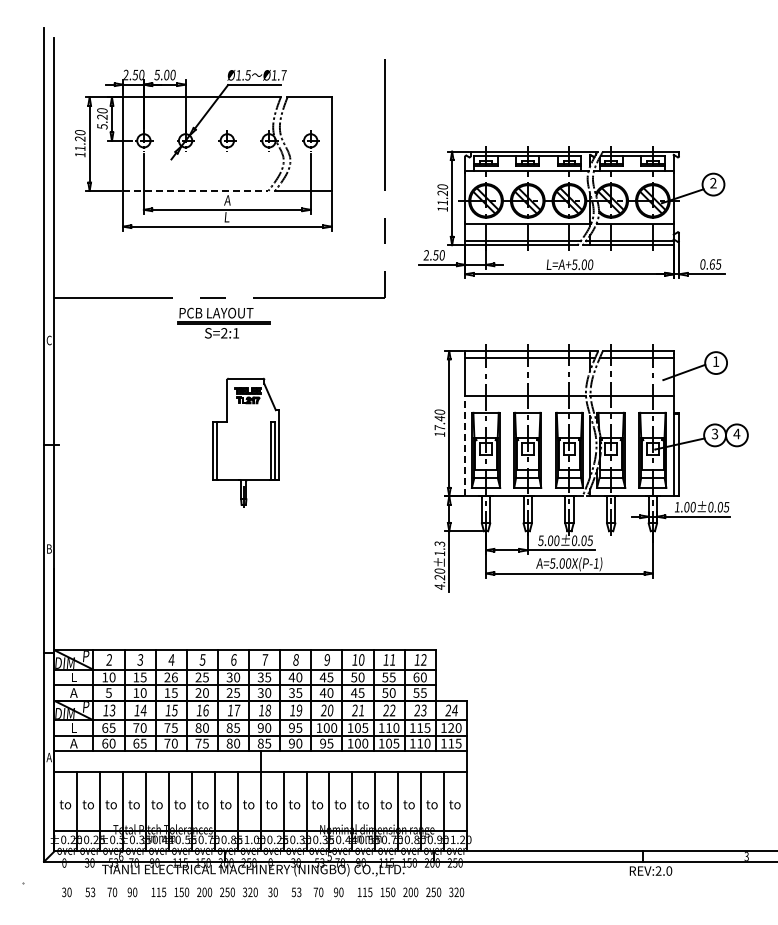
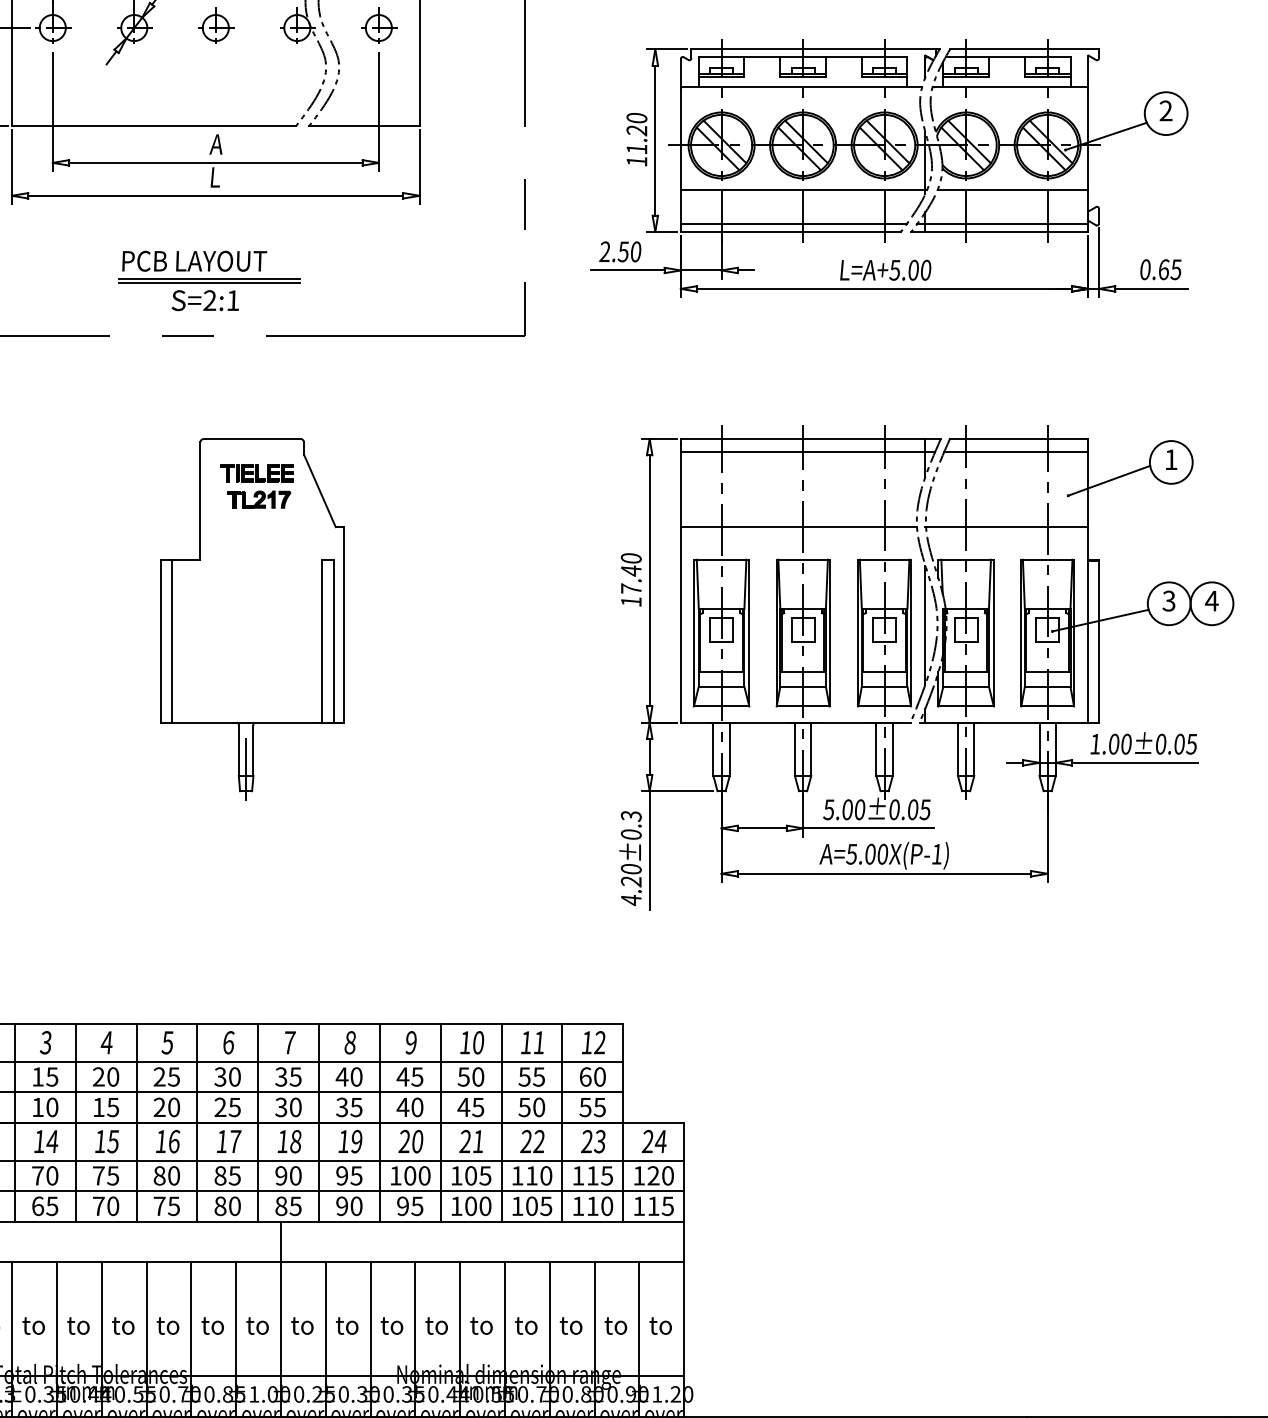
line: (195, 190) -> (153, 125), dashed -> solid
part: (223, 322) -> (208, 279), moved
part: (245, 442) -> (251, 617), size x1.43
line: (465, 445) -> (681, 623), dashed -> solid
text: (439, 552) -> (630, 832), 4.20±1.3 -> 4.20±0.3
text: (174, 677) -> (112, 1077), 26 -> 20

